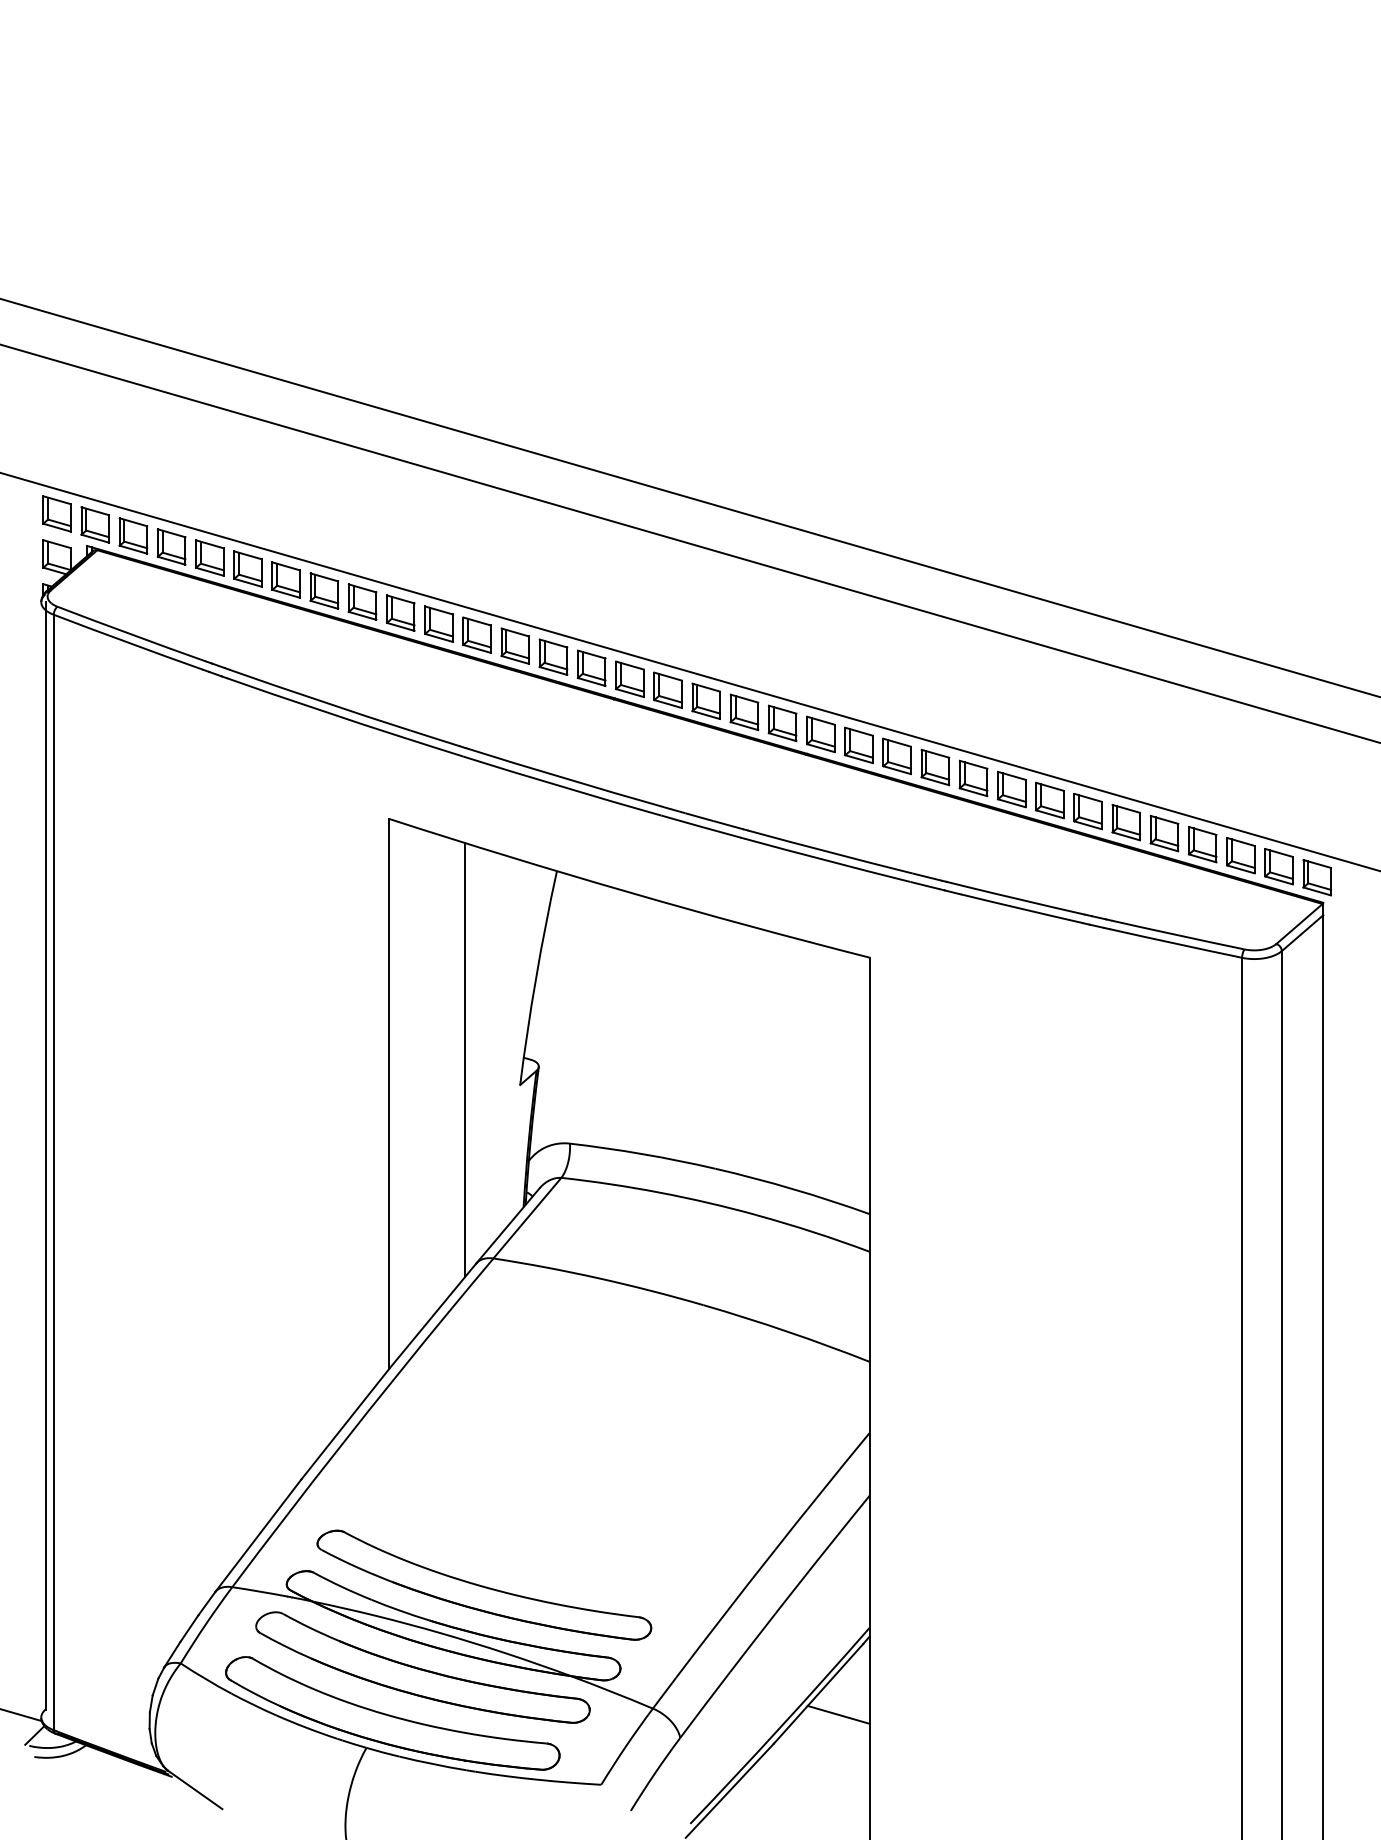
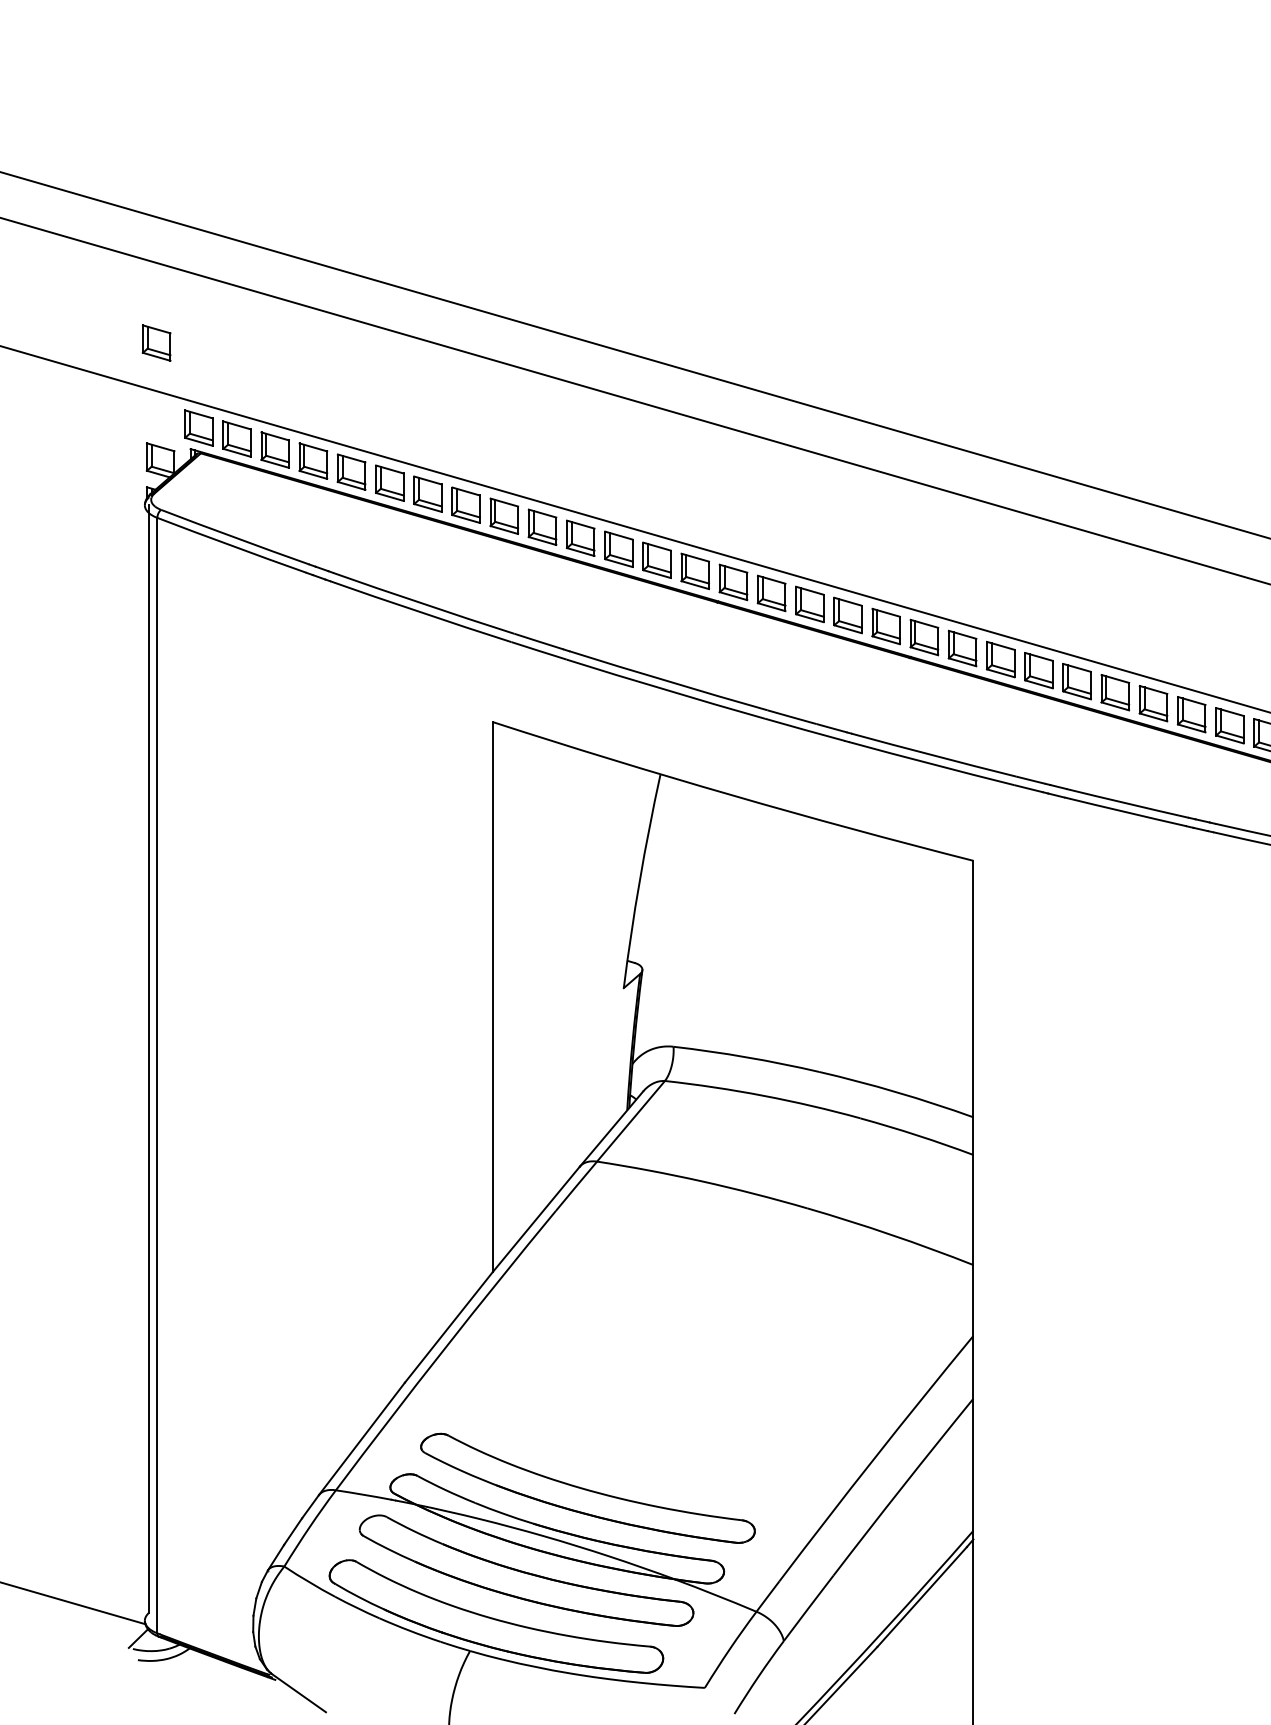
part: (56, 513) -> (156, 342), moved
line: (464, 1059) -> (568, 962), removed
line: (838, 1714) -> (942, 1617), removed

